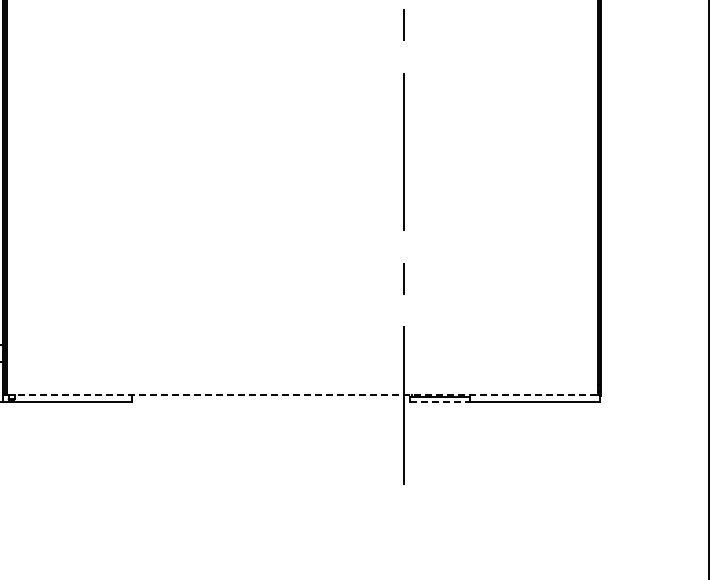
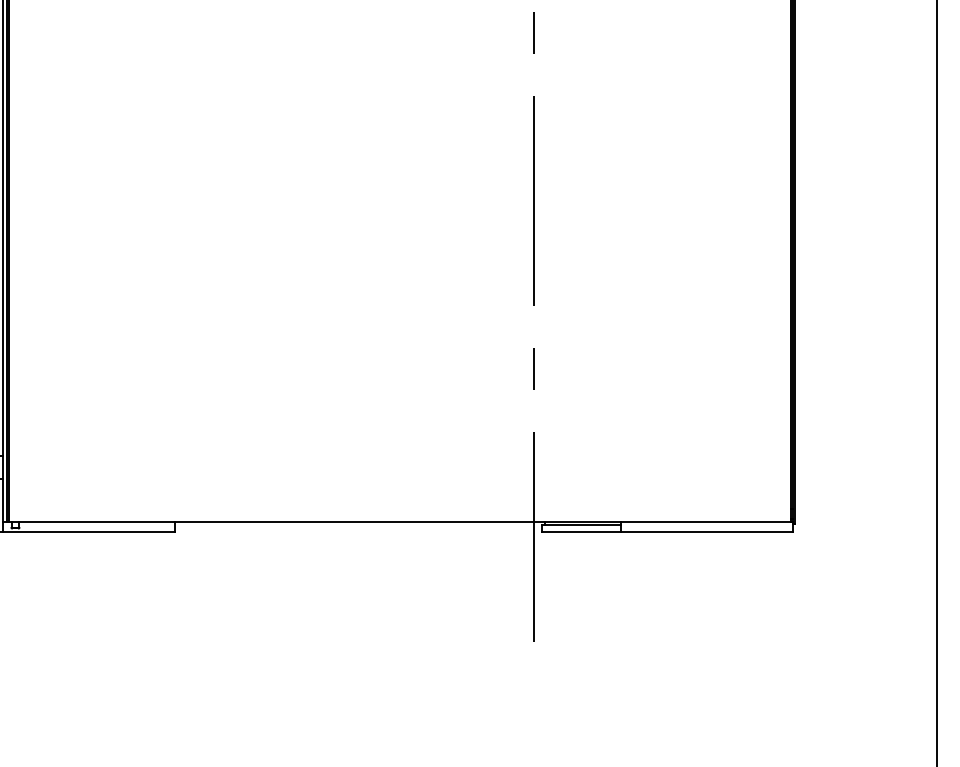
line: (302, 394) -> (399, 521), dashed -> solid
line: (439, 402) -> (581, 532), dashed -> solid

